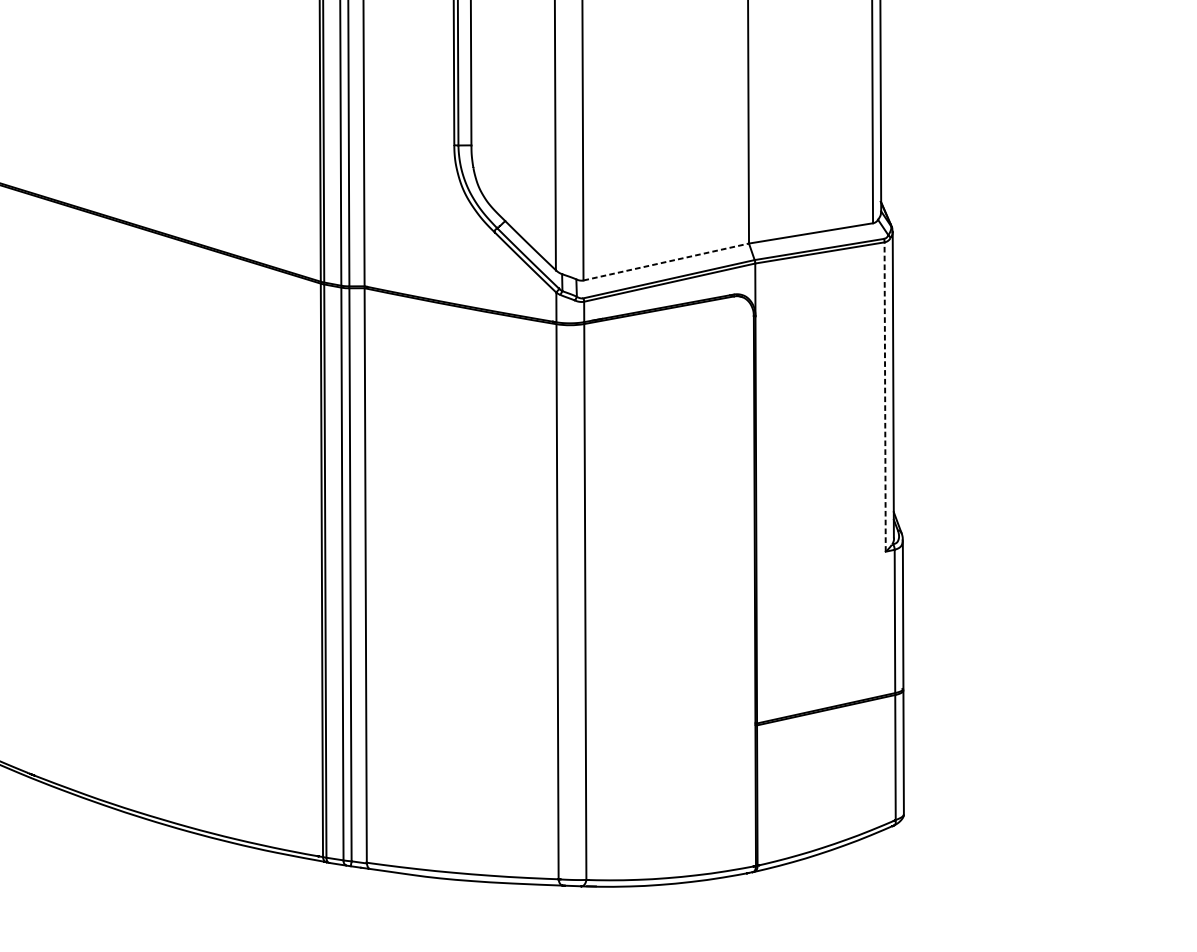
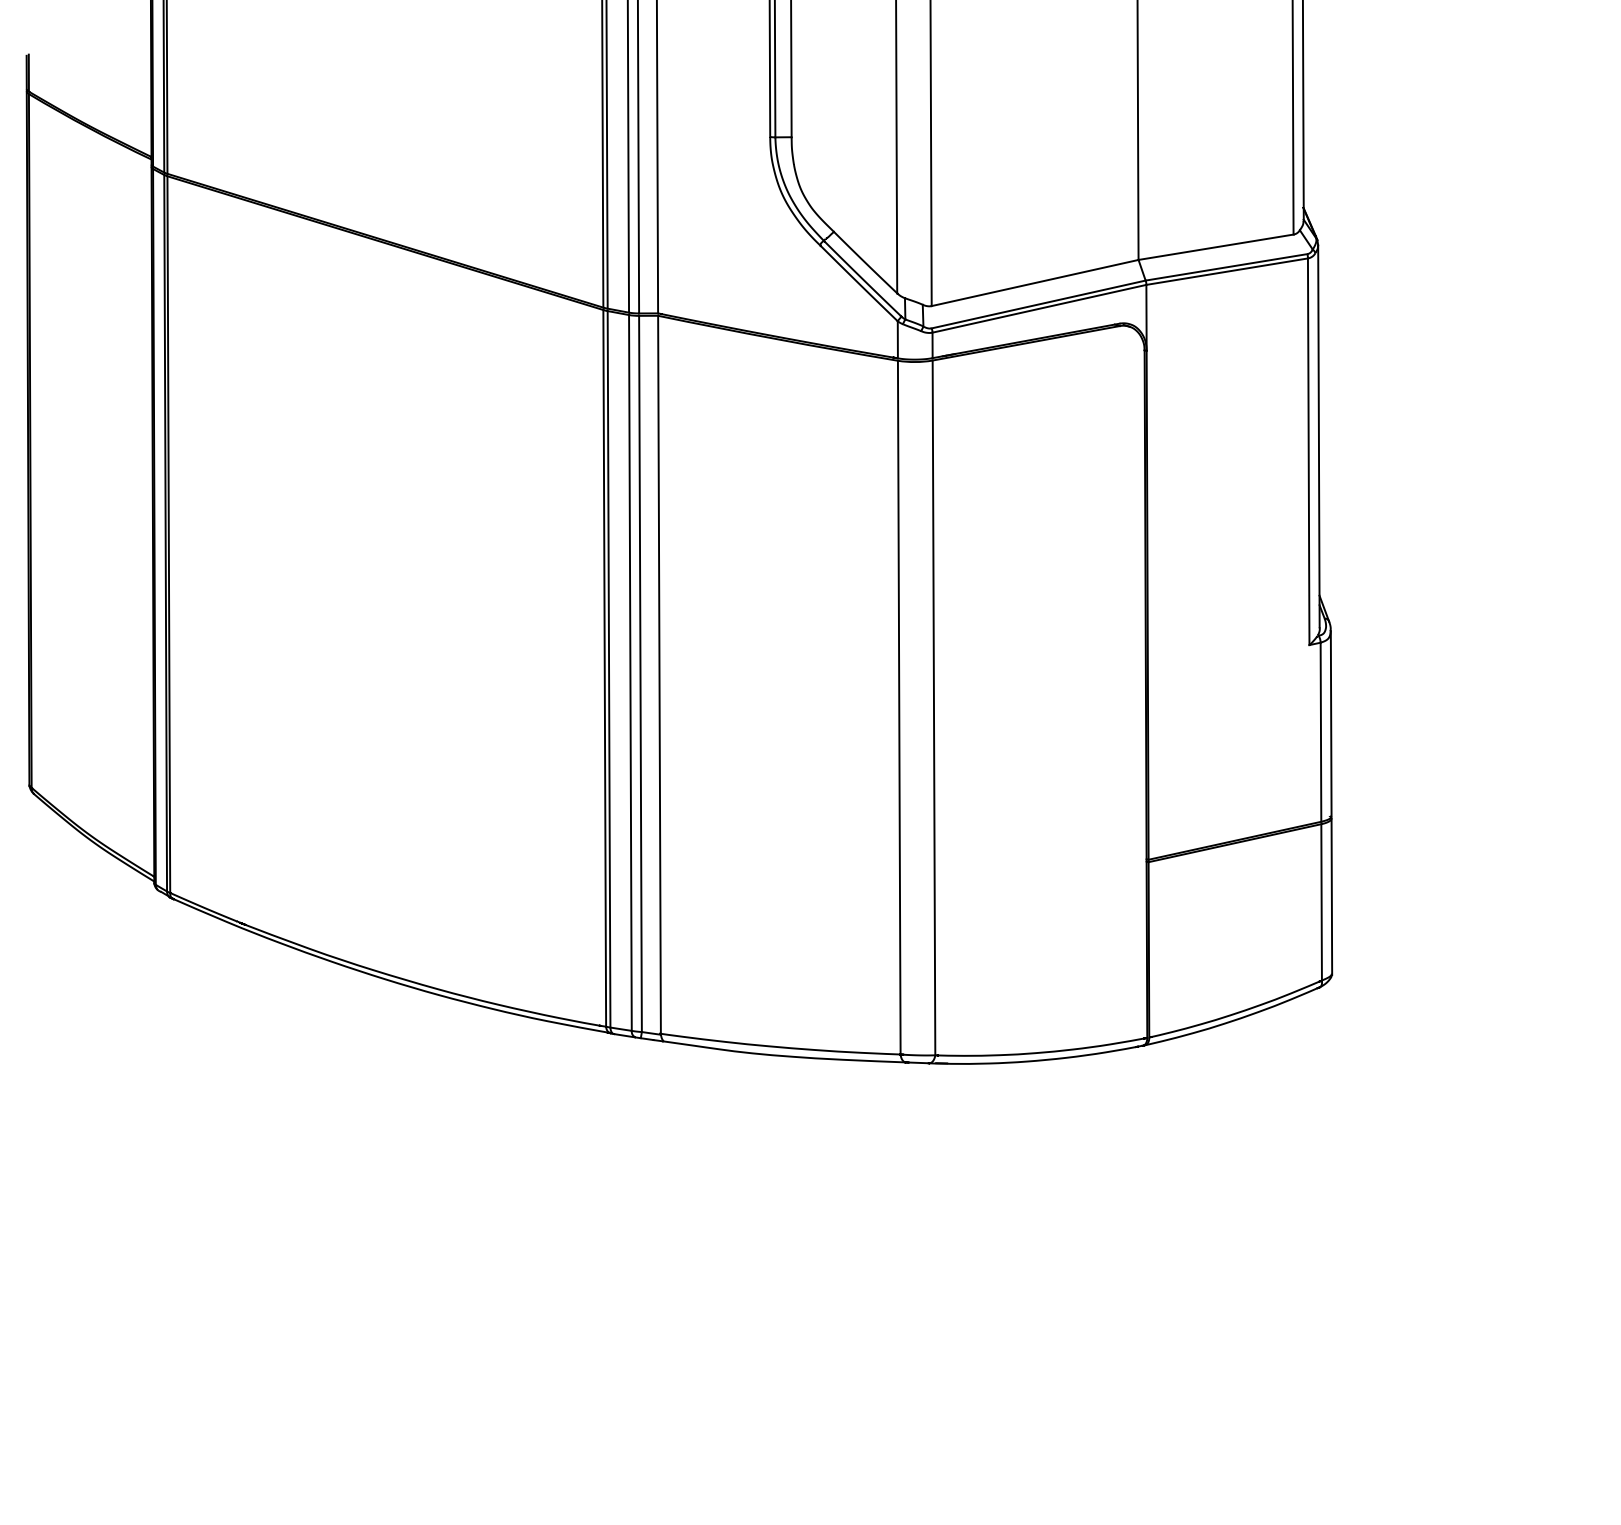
line: (666, 262) -> (1035, 283), dashed -> solid
line: (884, 396) -> (1308, 451), dashed -> solid

